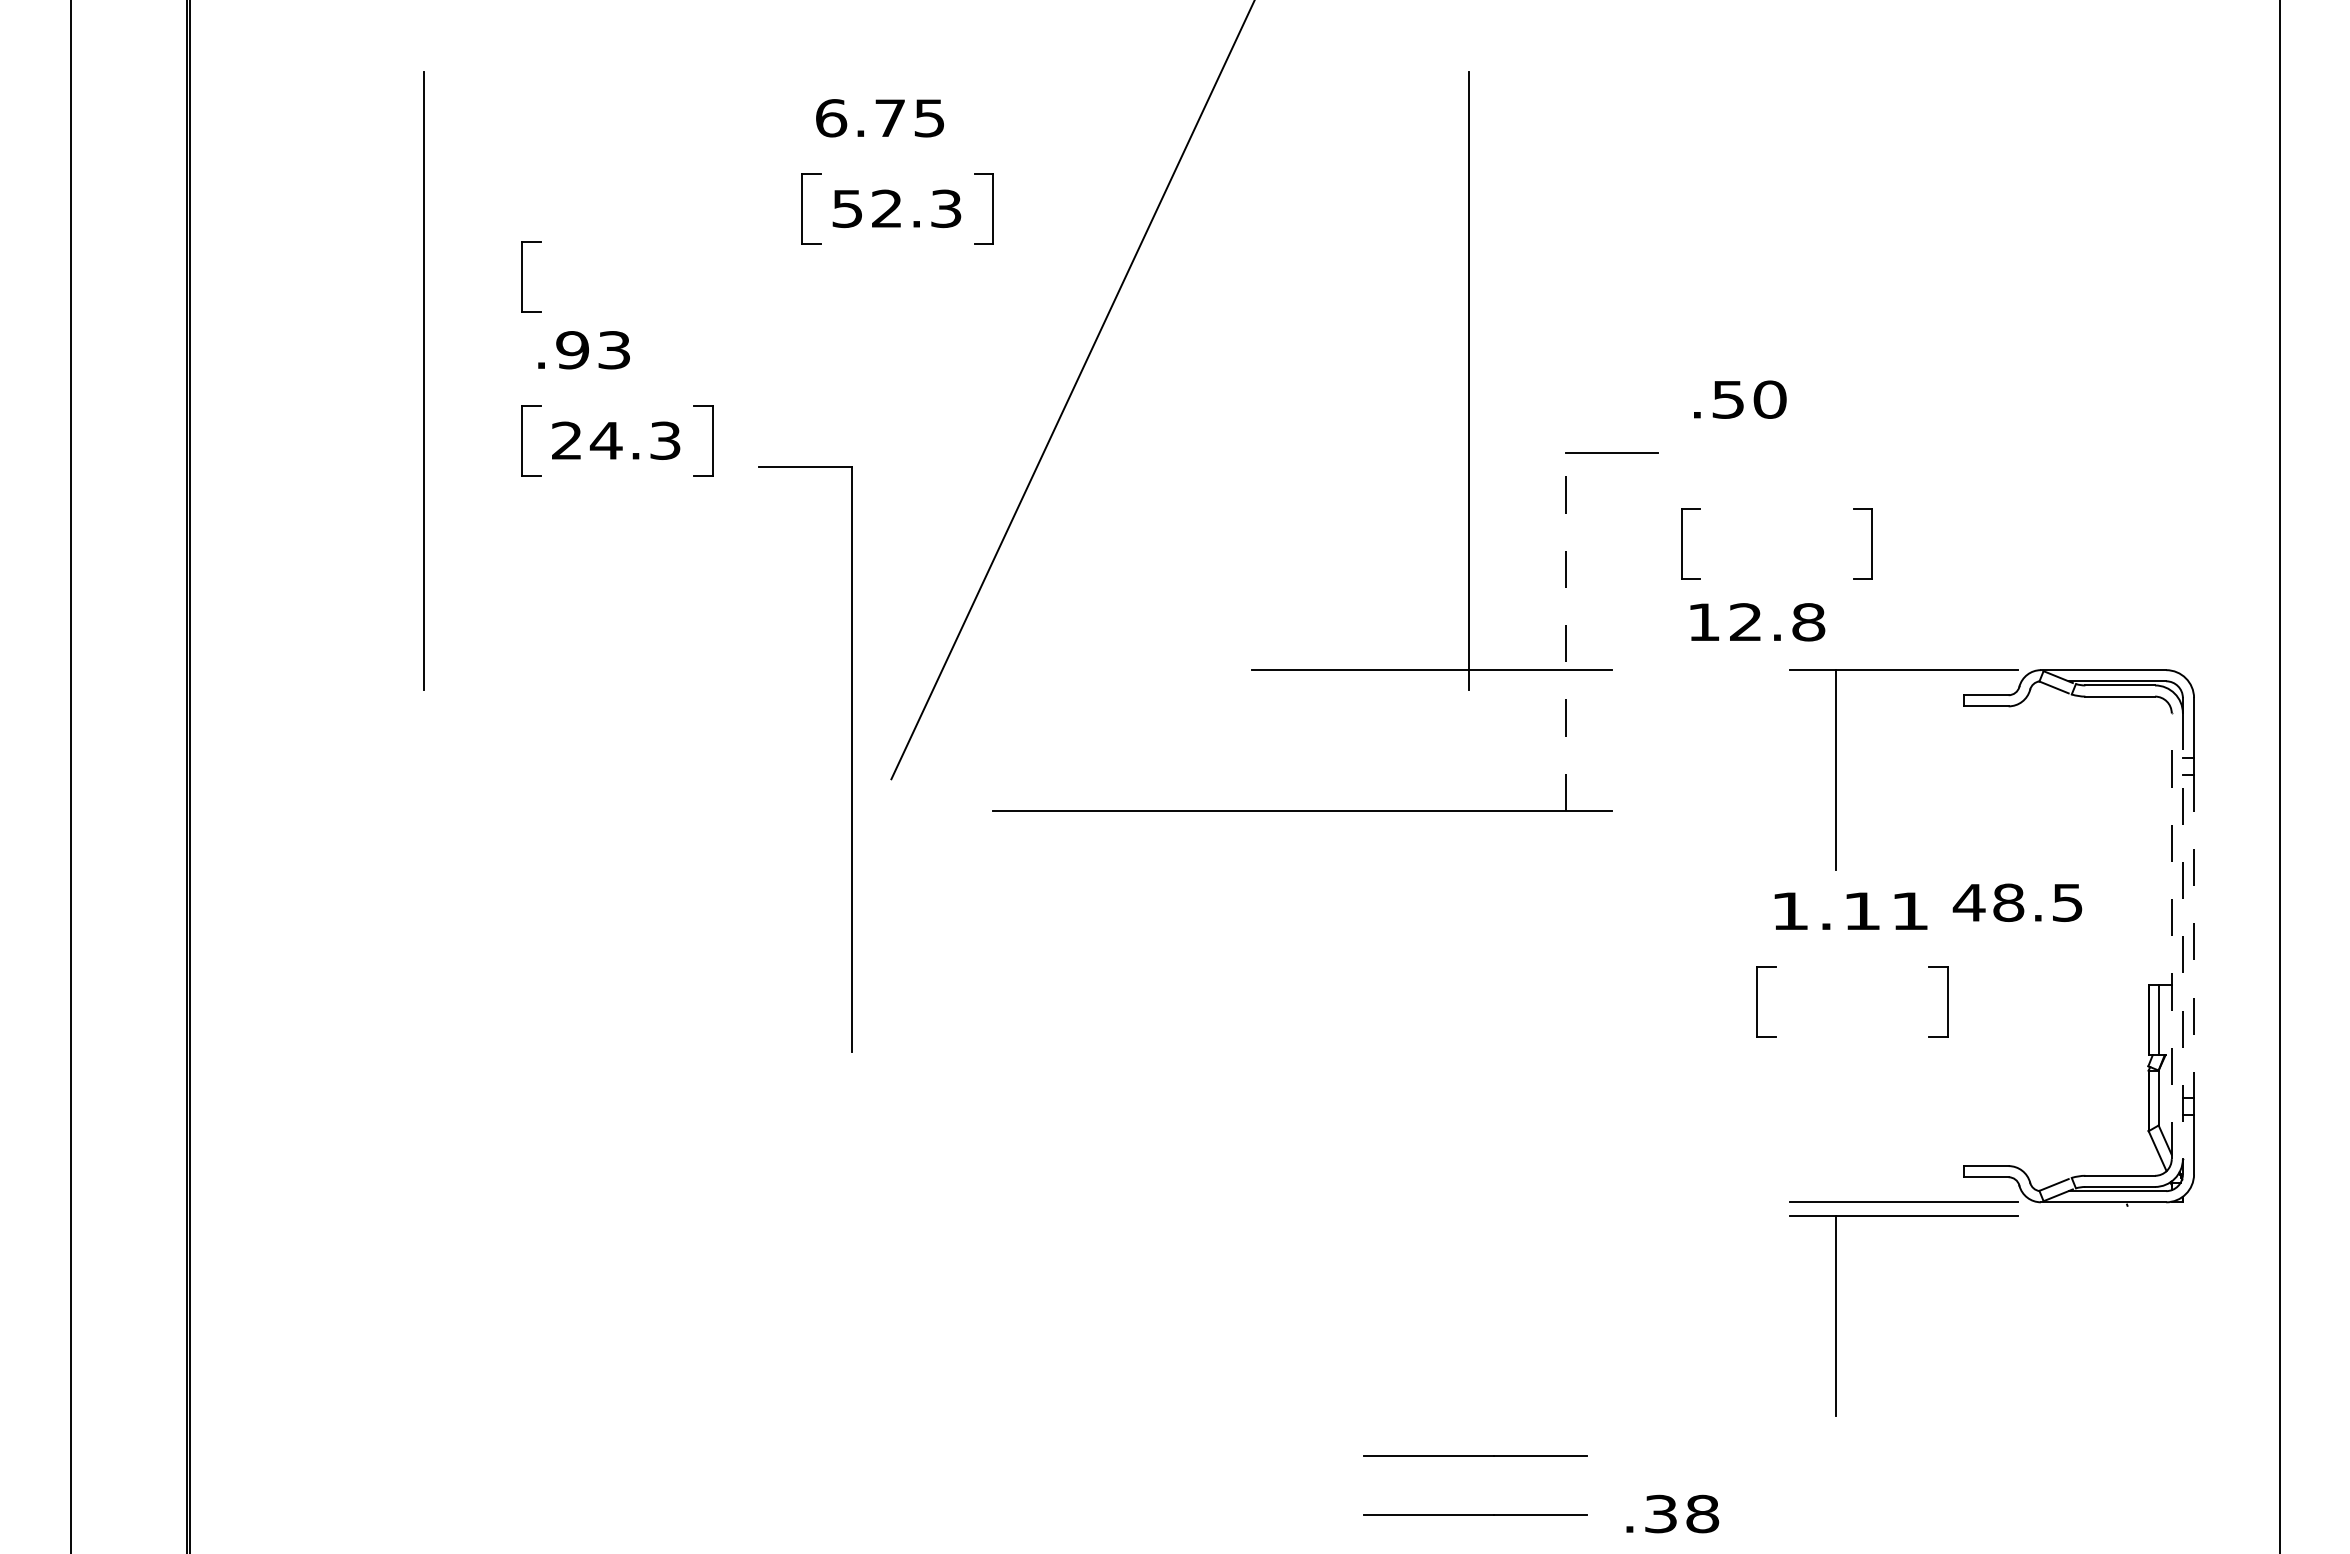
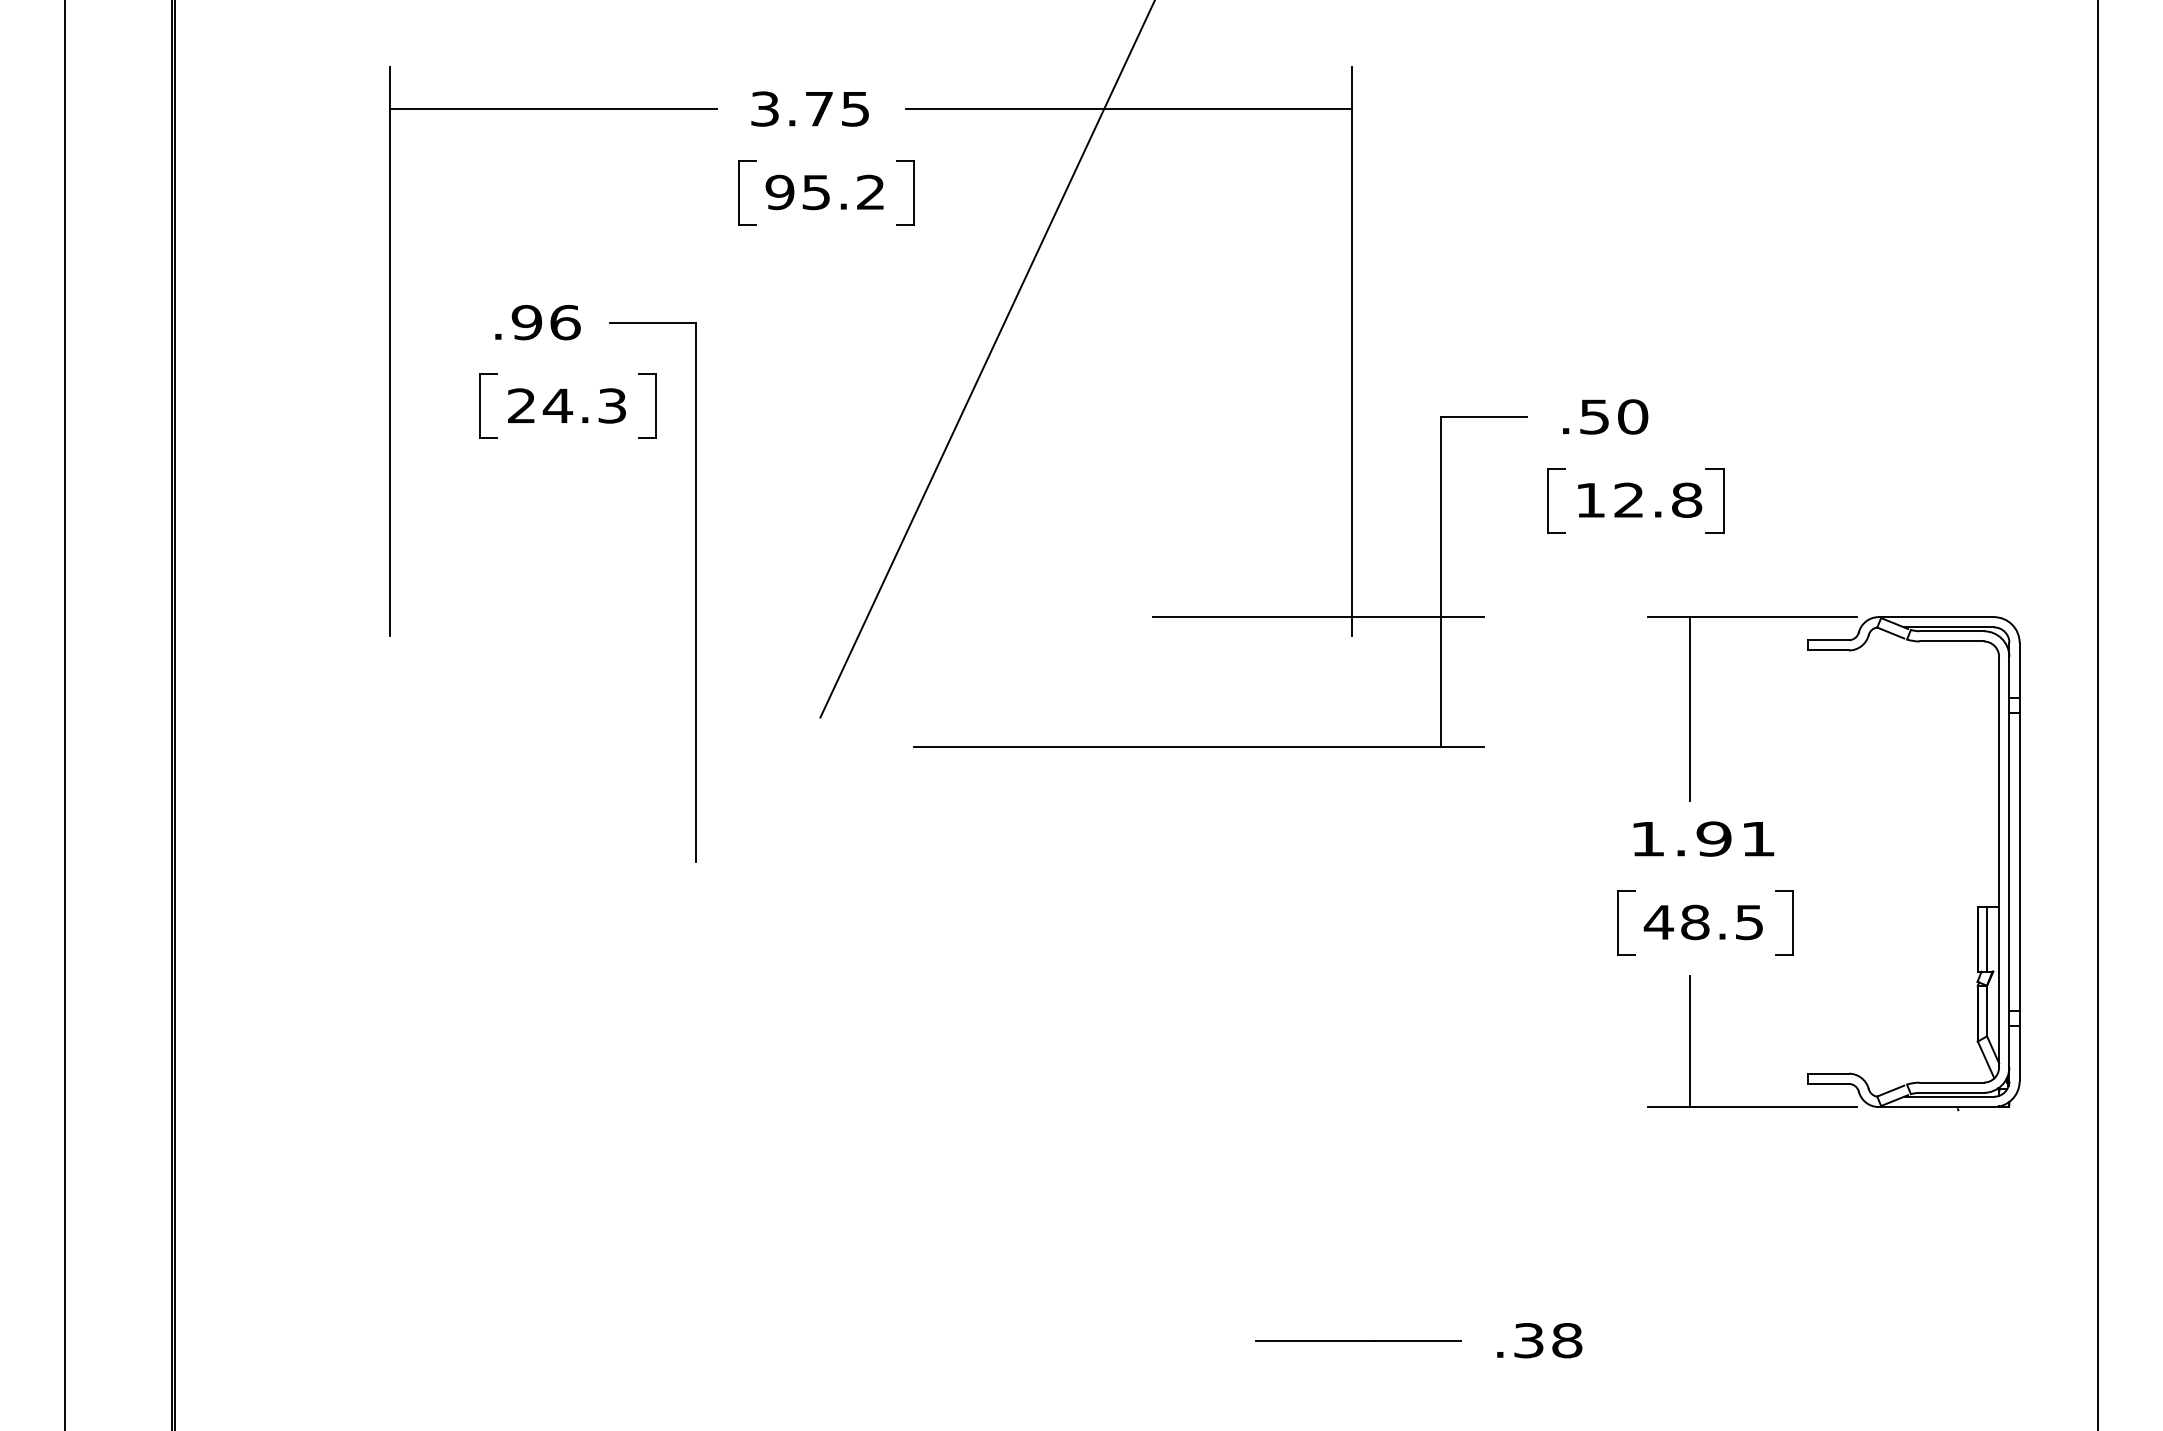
line: (601, 118) -> (553, 109), added
text: (831, 118) -> (765, 109), 6.75 -> 3.75
line: (1225, 118) -> (1127, 109), added
text: (896, 208) -> (825, 192), 52.3 -> 95.2
part: (522, 276) -> (480, 254), removed
text: (614, 350) -> (565, 322), .93 -> .96
text: (1740, 399) -> (1605, 416), moved
text: (1757, 622) -> (1639, 500), moved
line: (1565, 631) -> (1440, 581), dashed -> solid
part: (851, 759) -> (695, 592), moved
text: (2017, 902) -> (1703, 922), moved
text: (1862, 911) -> (1714, 839), 1.11 -> 1.91
line: (2171, 936) -> (1998, 862), dashed -> solid
line: (2182, 936) -> (2009, 862), dashed -> solid
line: (2194, 936) -> (2020, 862), dashed -> solid
line: (1836, 1131) -> (1690, 1041), added
part: (1836, 1315) -> (1690, 1211), removed
text: (1672, 1513) -> (1539, 1340), moved
line: (1475, 1514) -> (1358, 1394), removed

